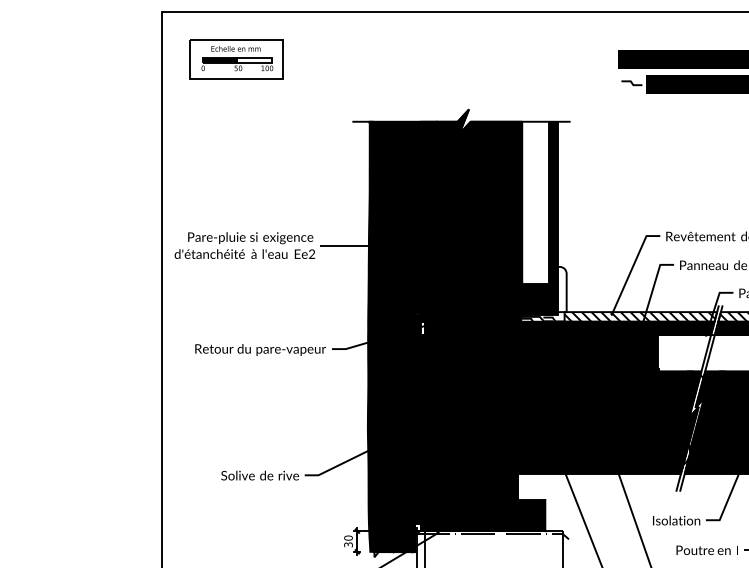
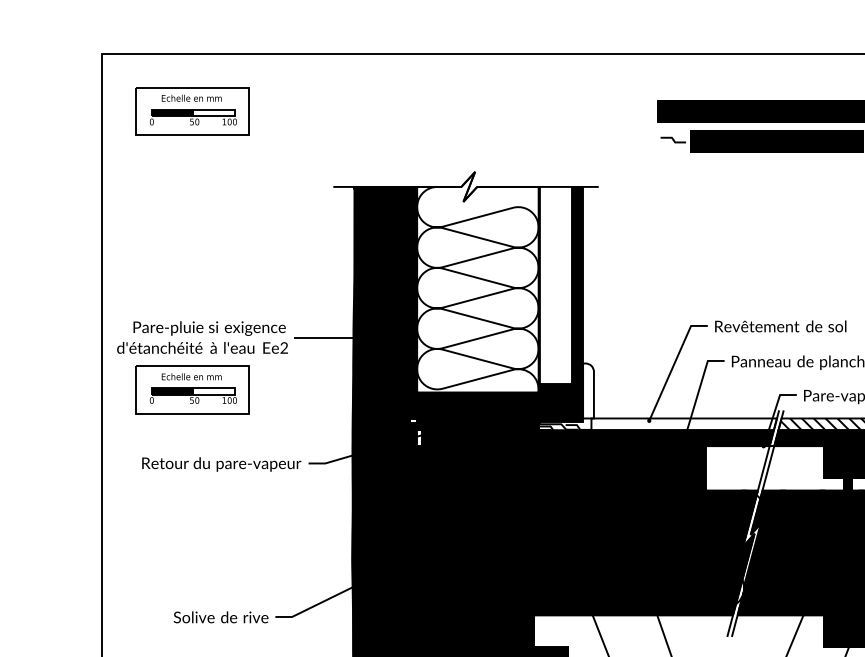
fill: (471, 199) -> (478, 281), removed
part: (236, 288) -> (192, 389), added
hatch: (639, 316) -> (682, 423), removed

